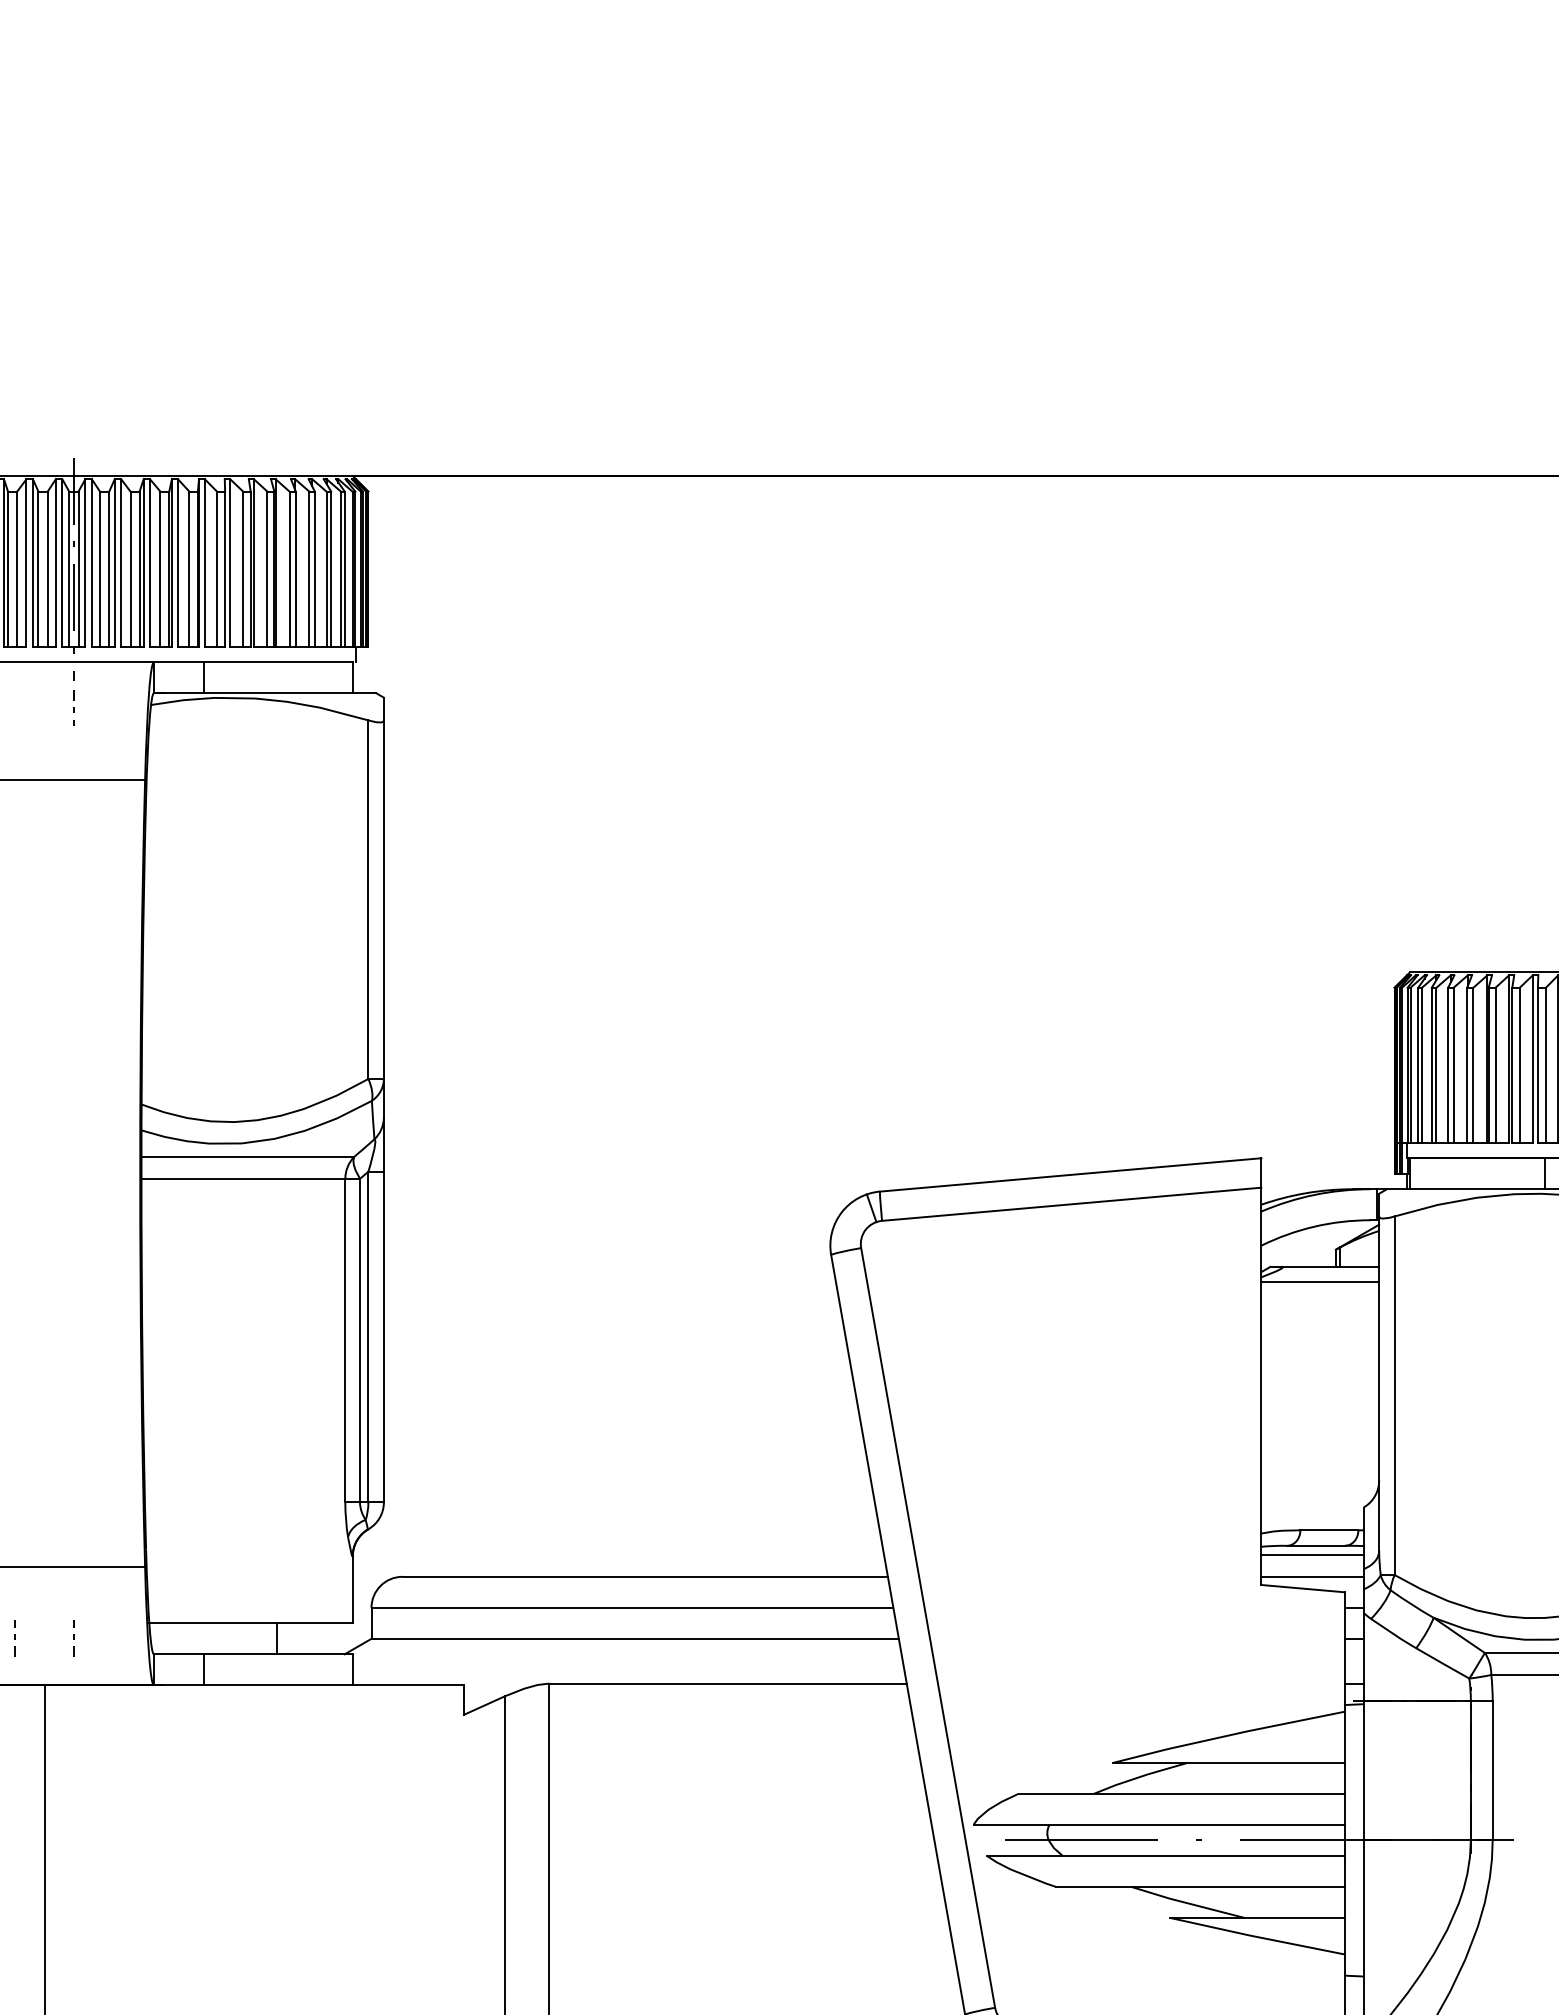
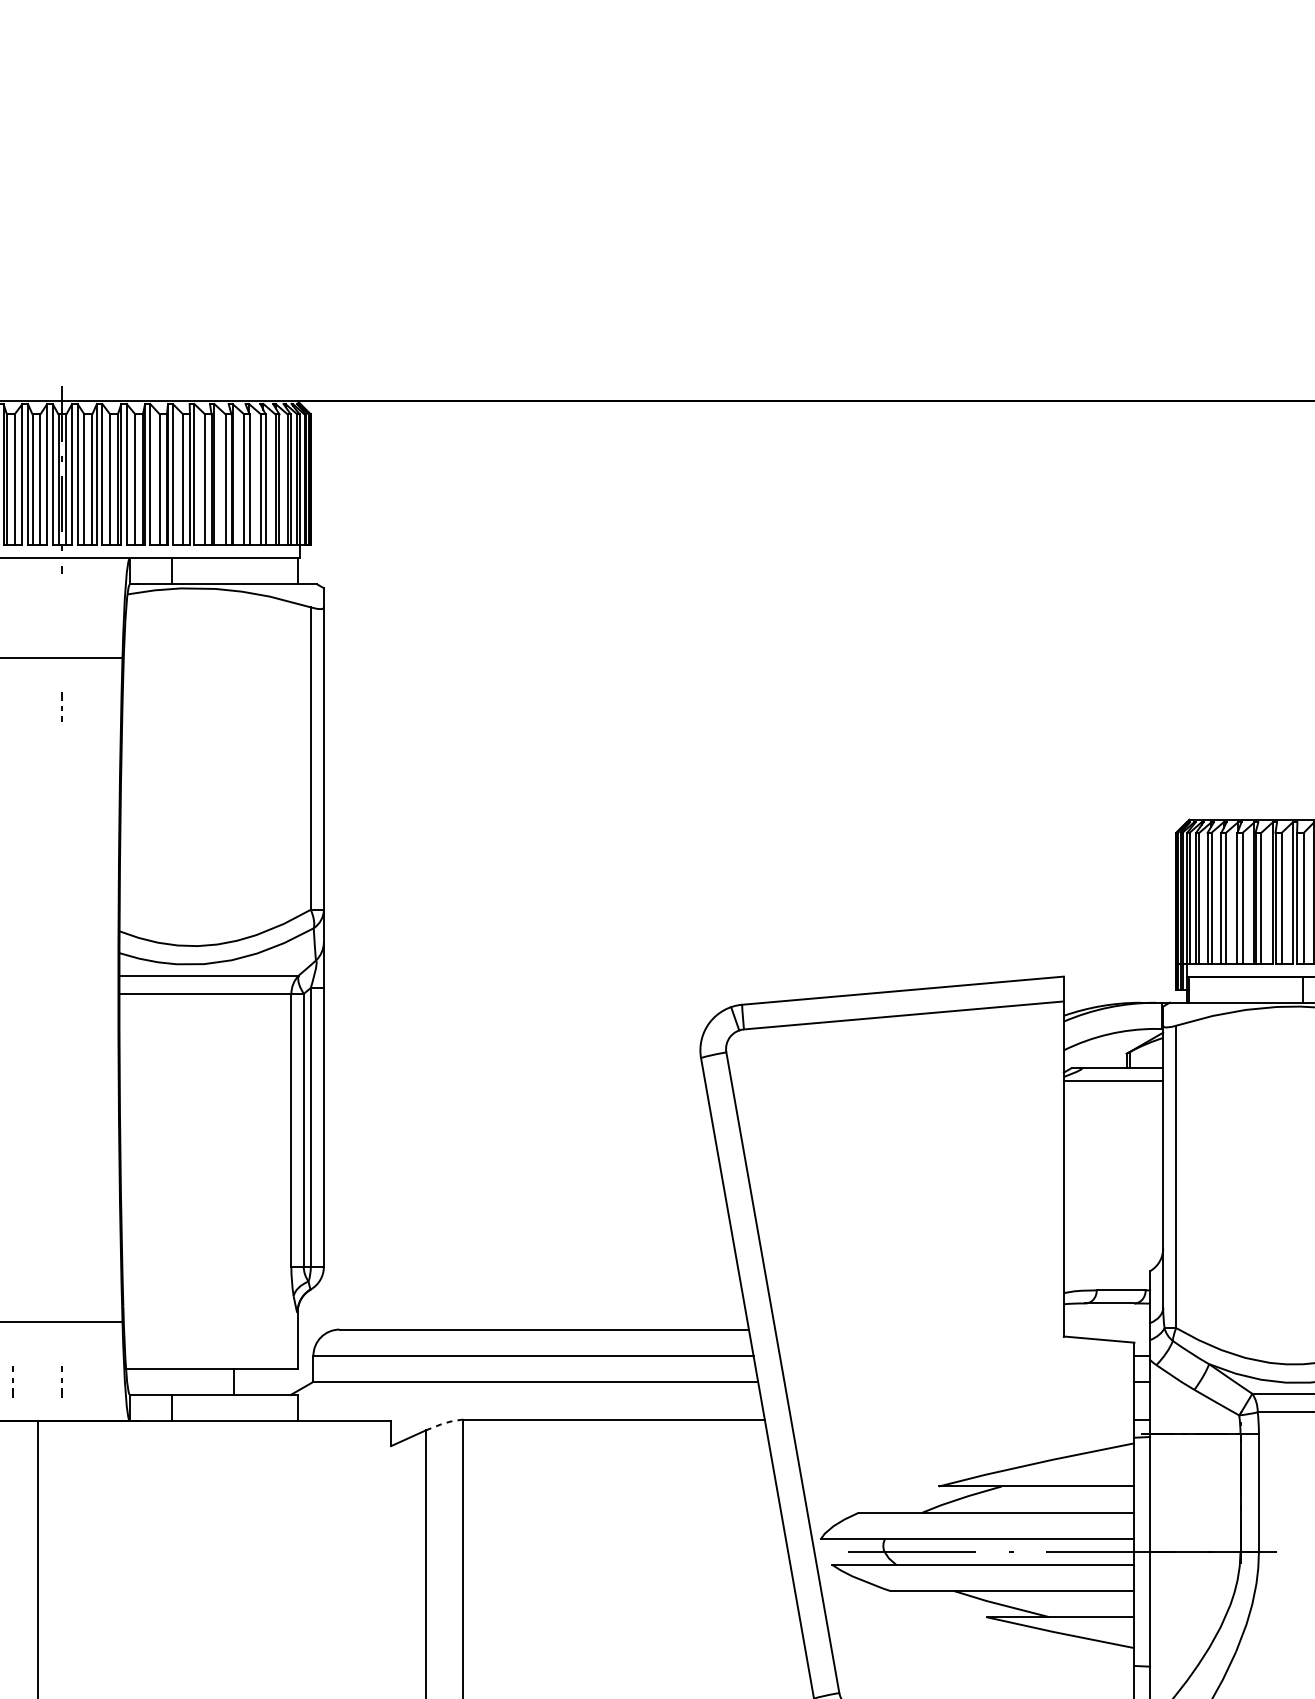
line: (73, 707) -> (62, 706), moved
line: (1312, 1555) -> (1106, 1311), removed
line: (1312, 1576) -> (1106, 1329), removed
line: (526, 1688) -> (444, 1423), solid -> dashed

